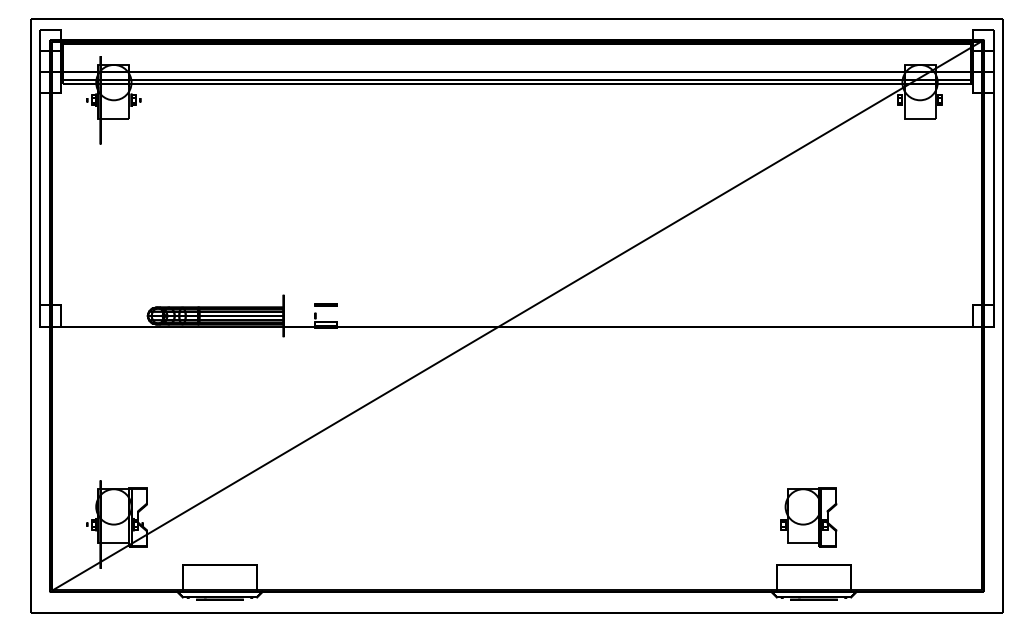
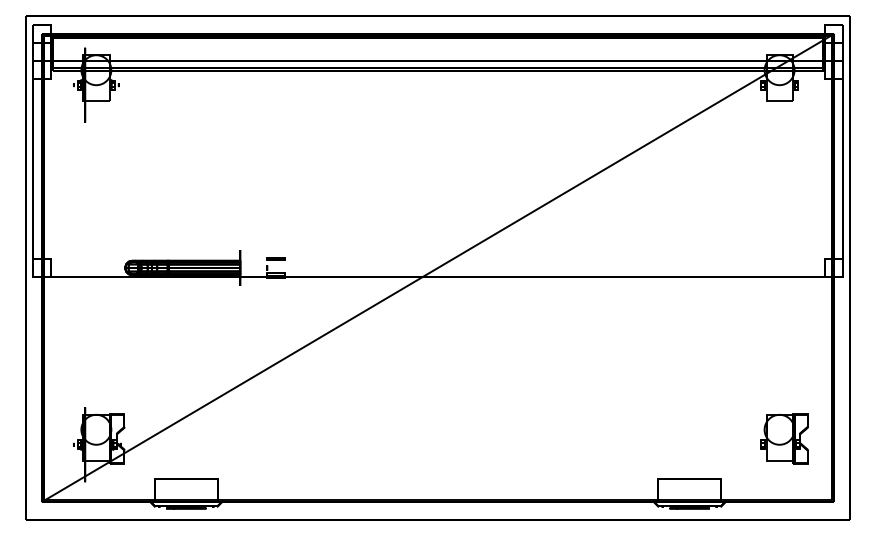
part: (809, 517) -> (784, 438), moved

